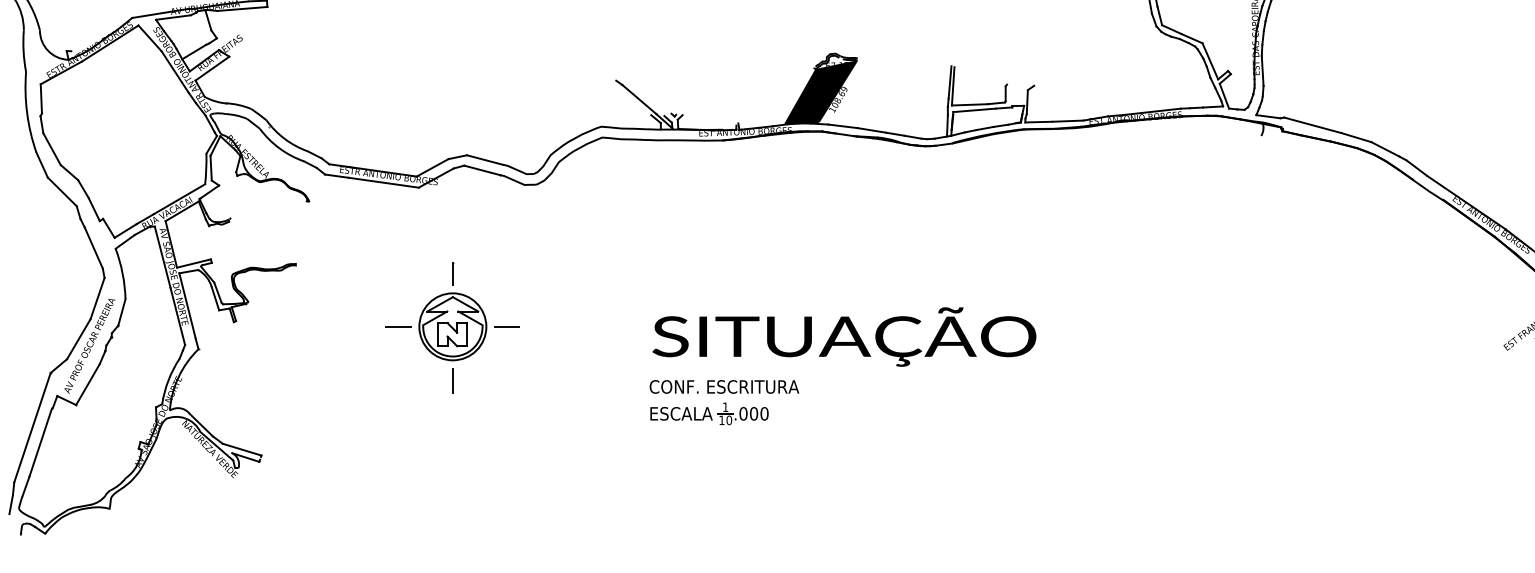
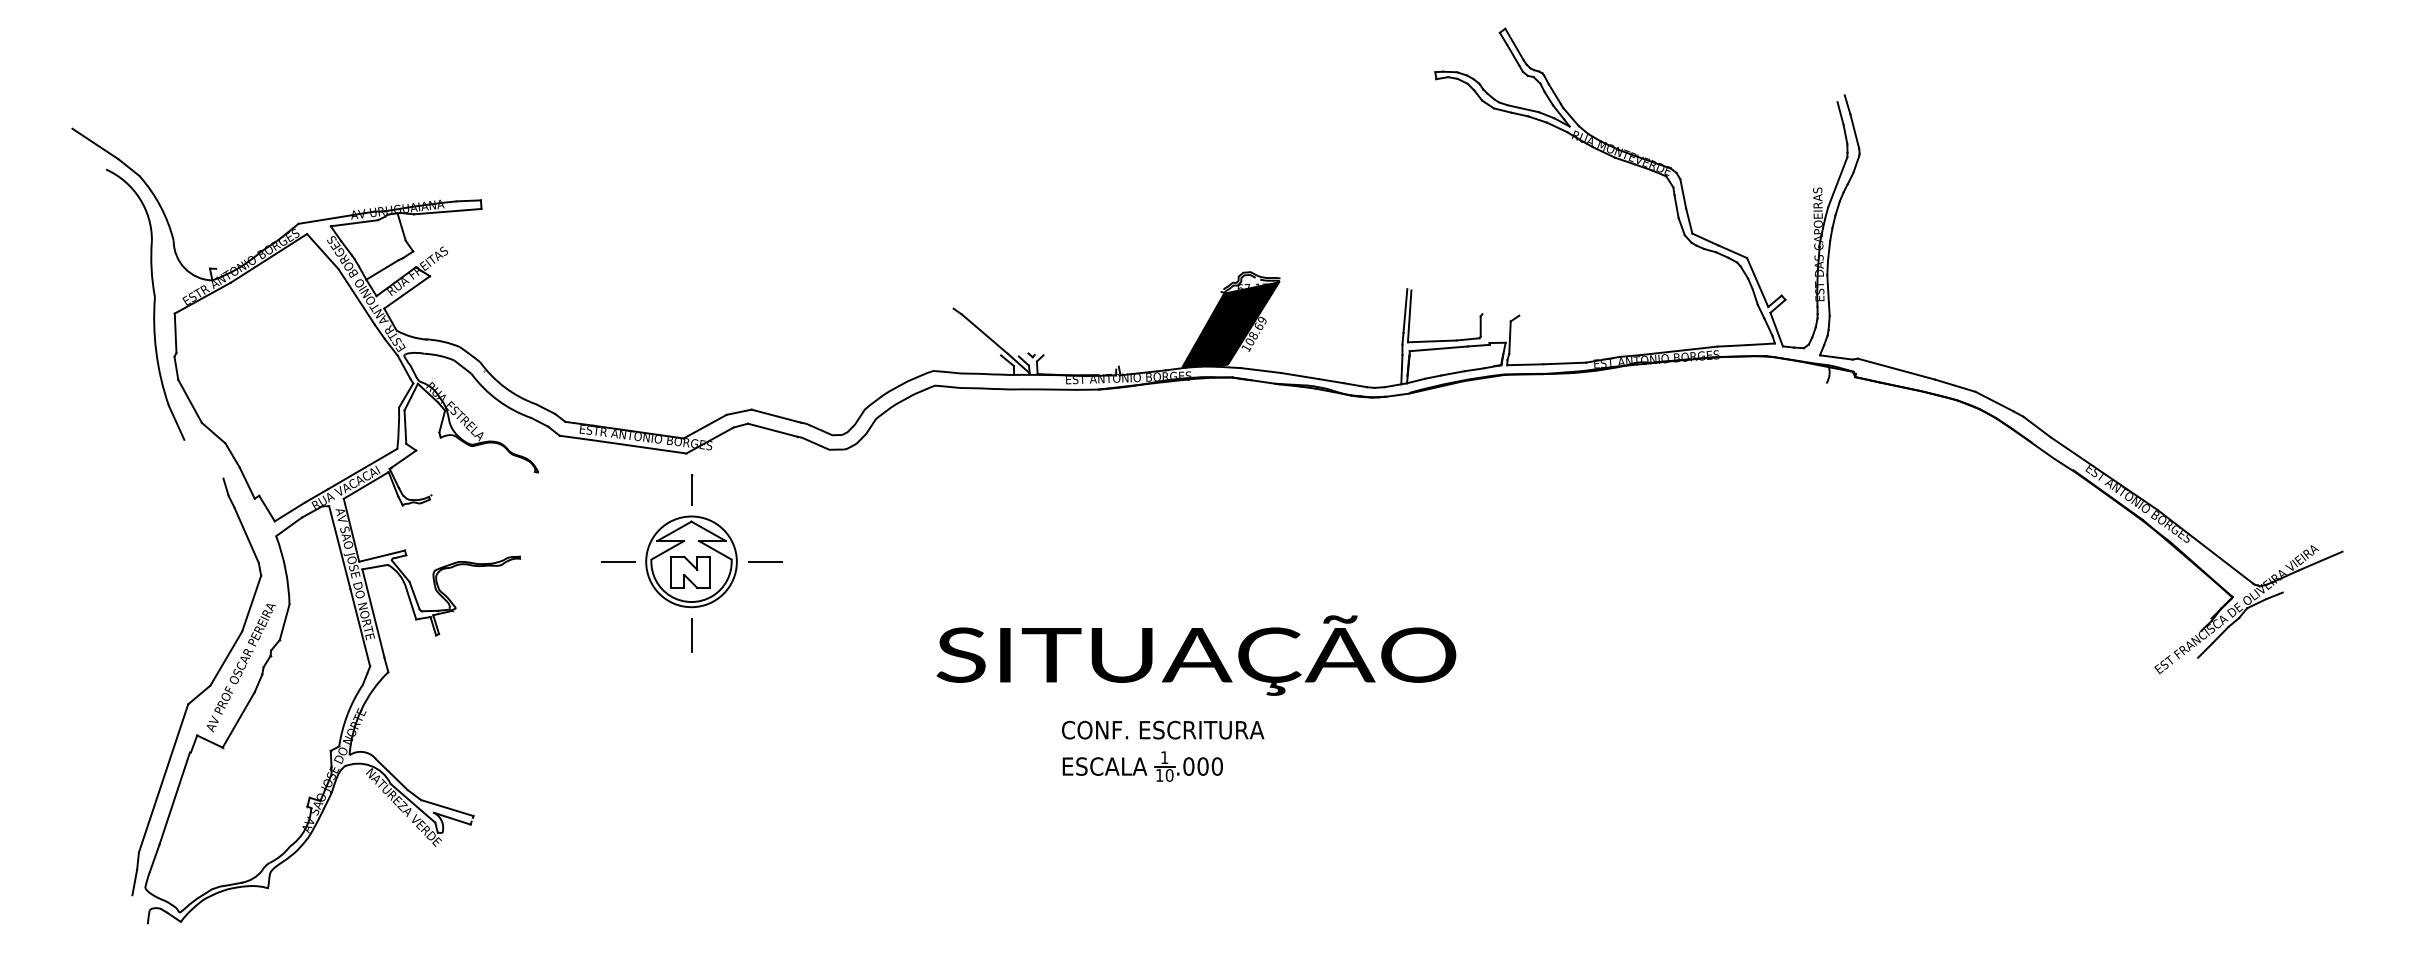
line: (61, 191) -> (203, 458), removed
part: (452, 328) -> (691, 563), moved
text: (844, 336) -> (1196, 655), moved
part: (724, 401) -> (1163, 750), moved

